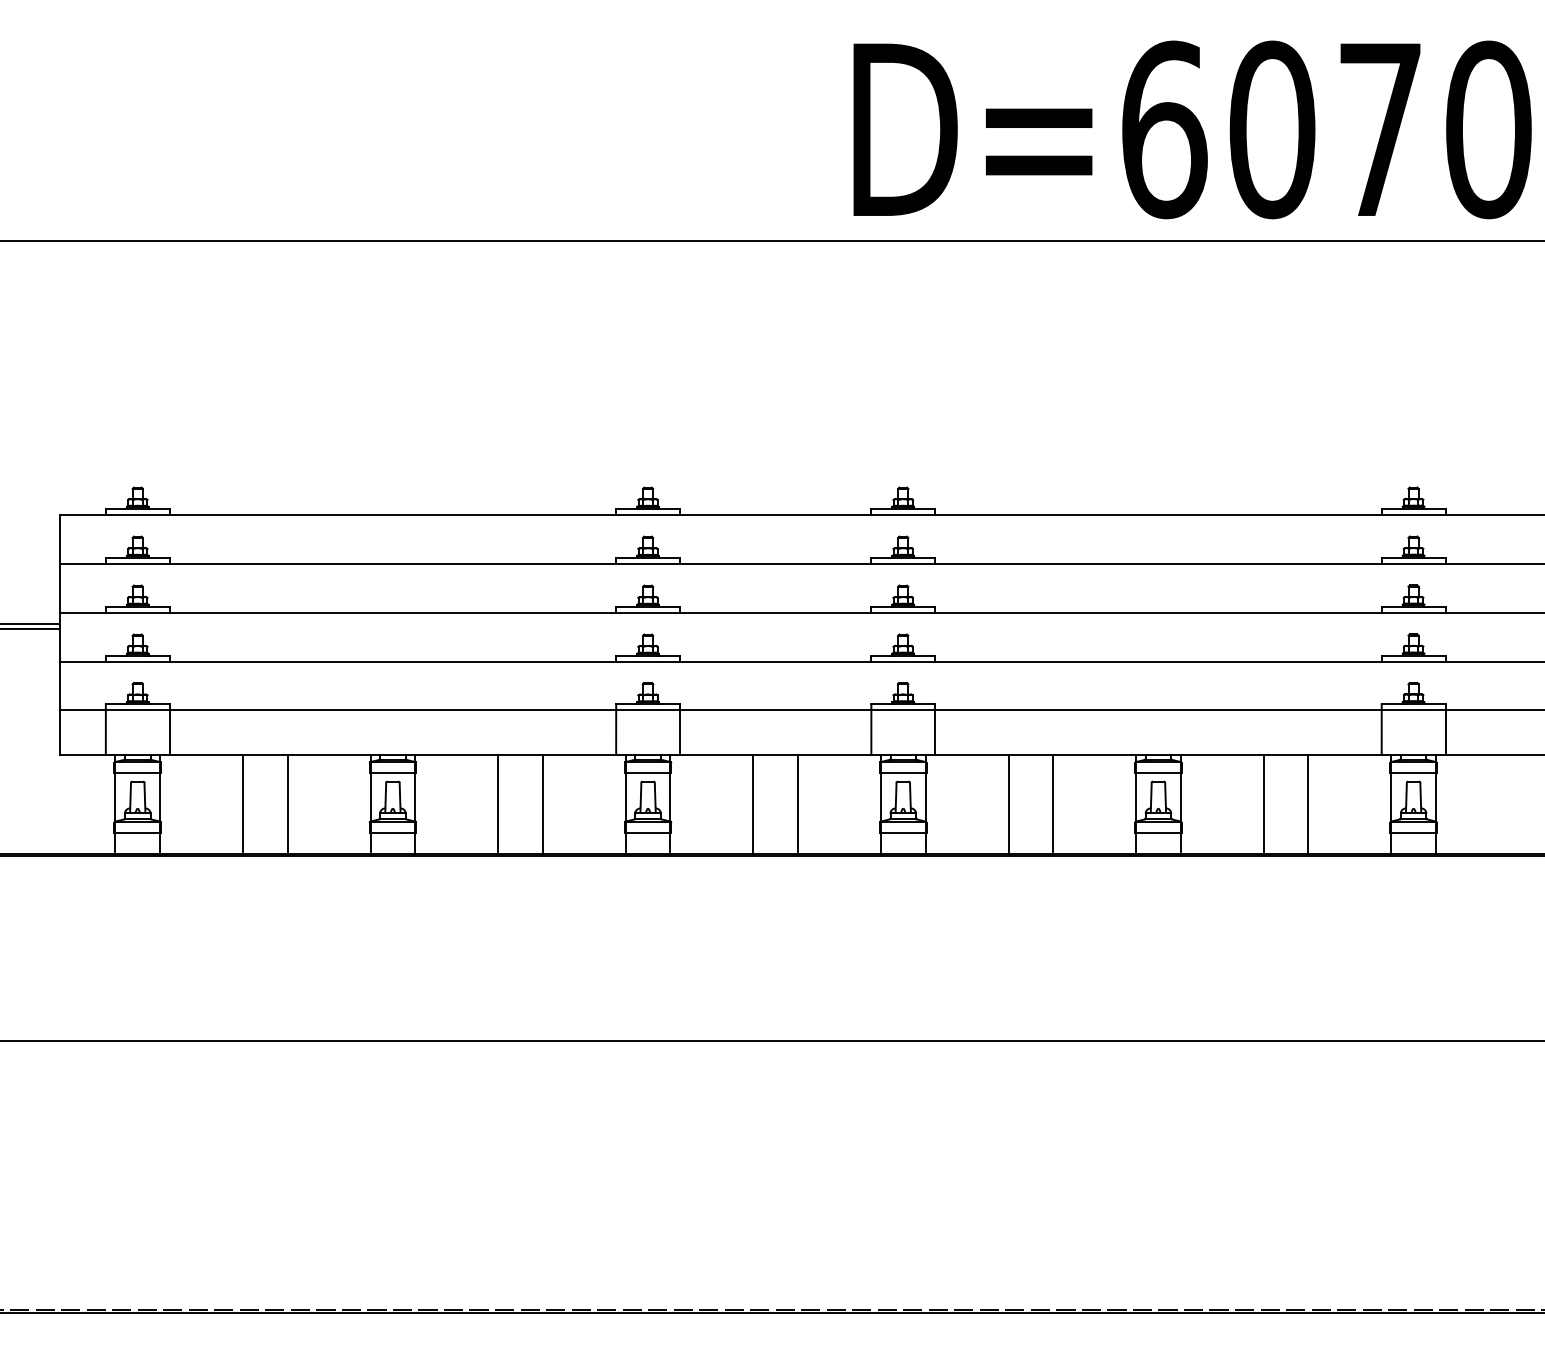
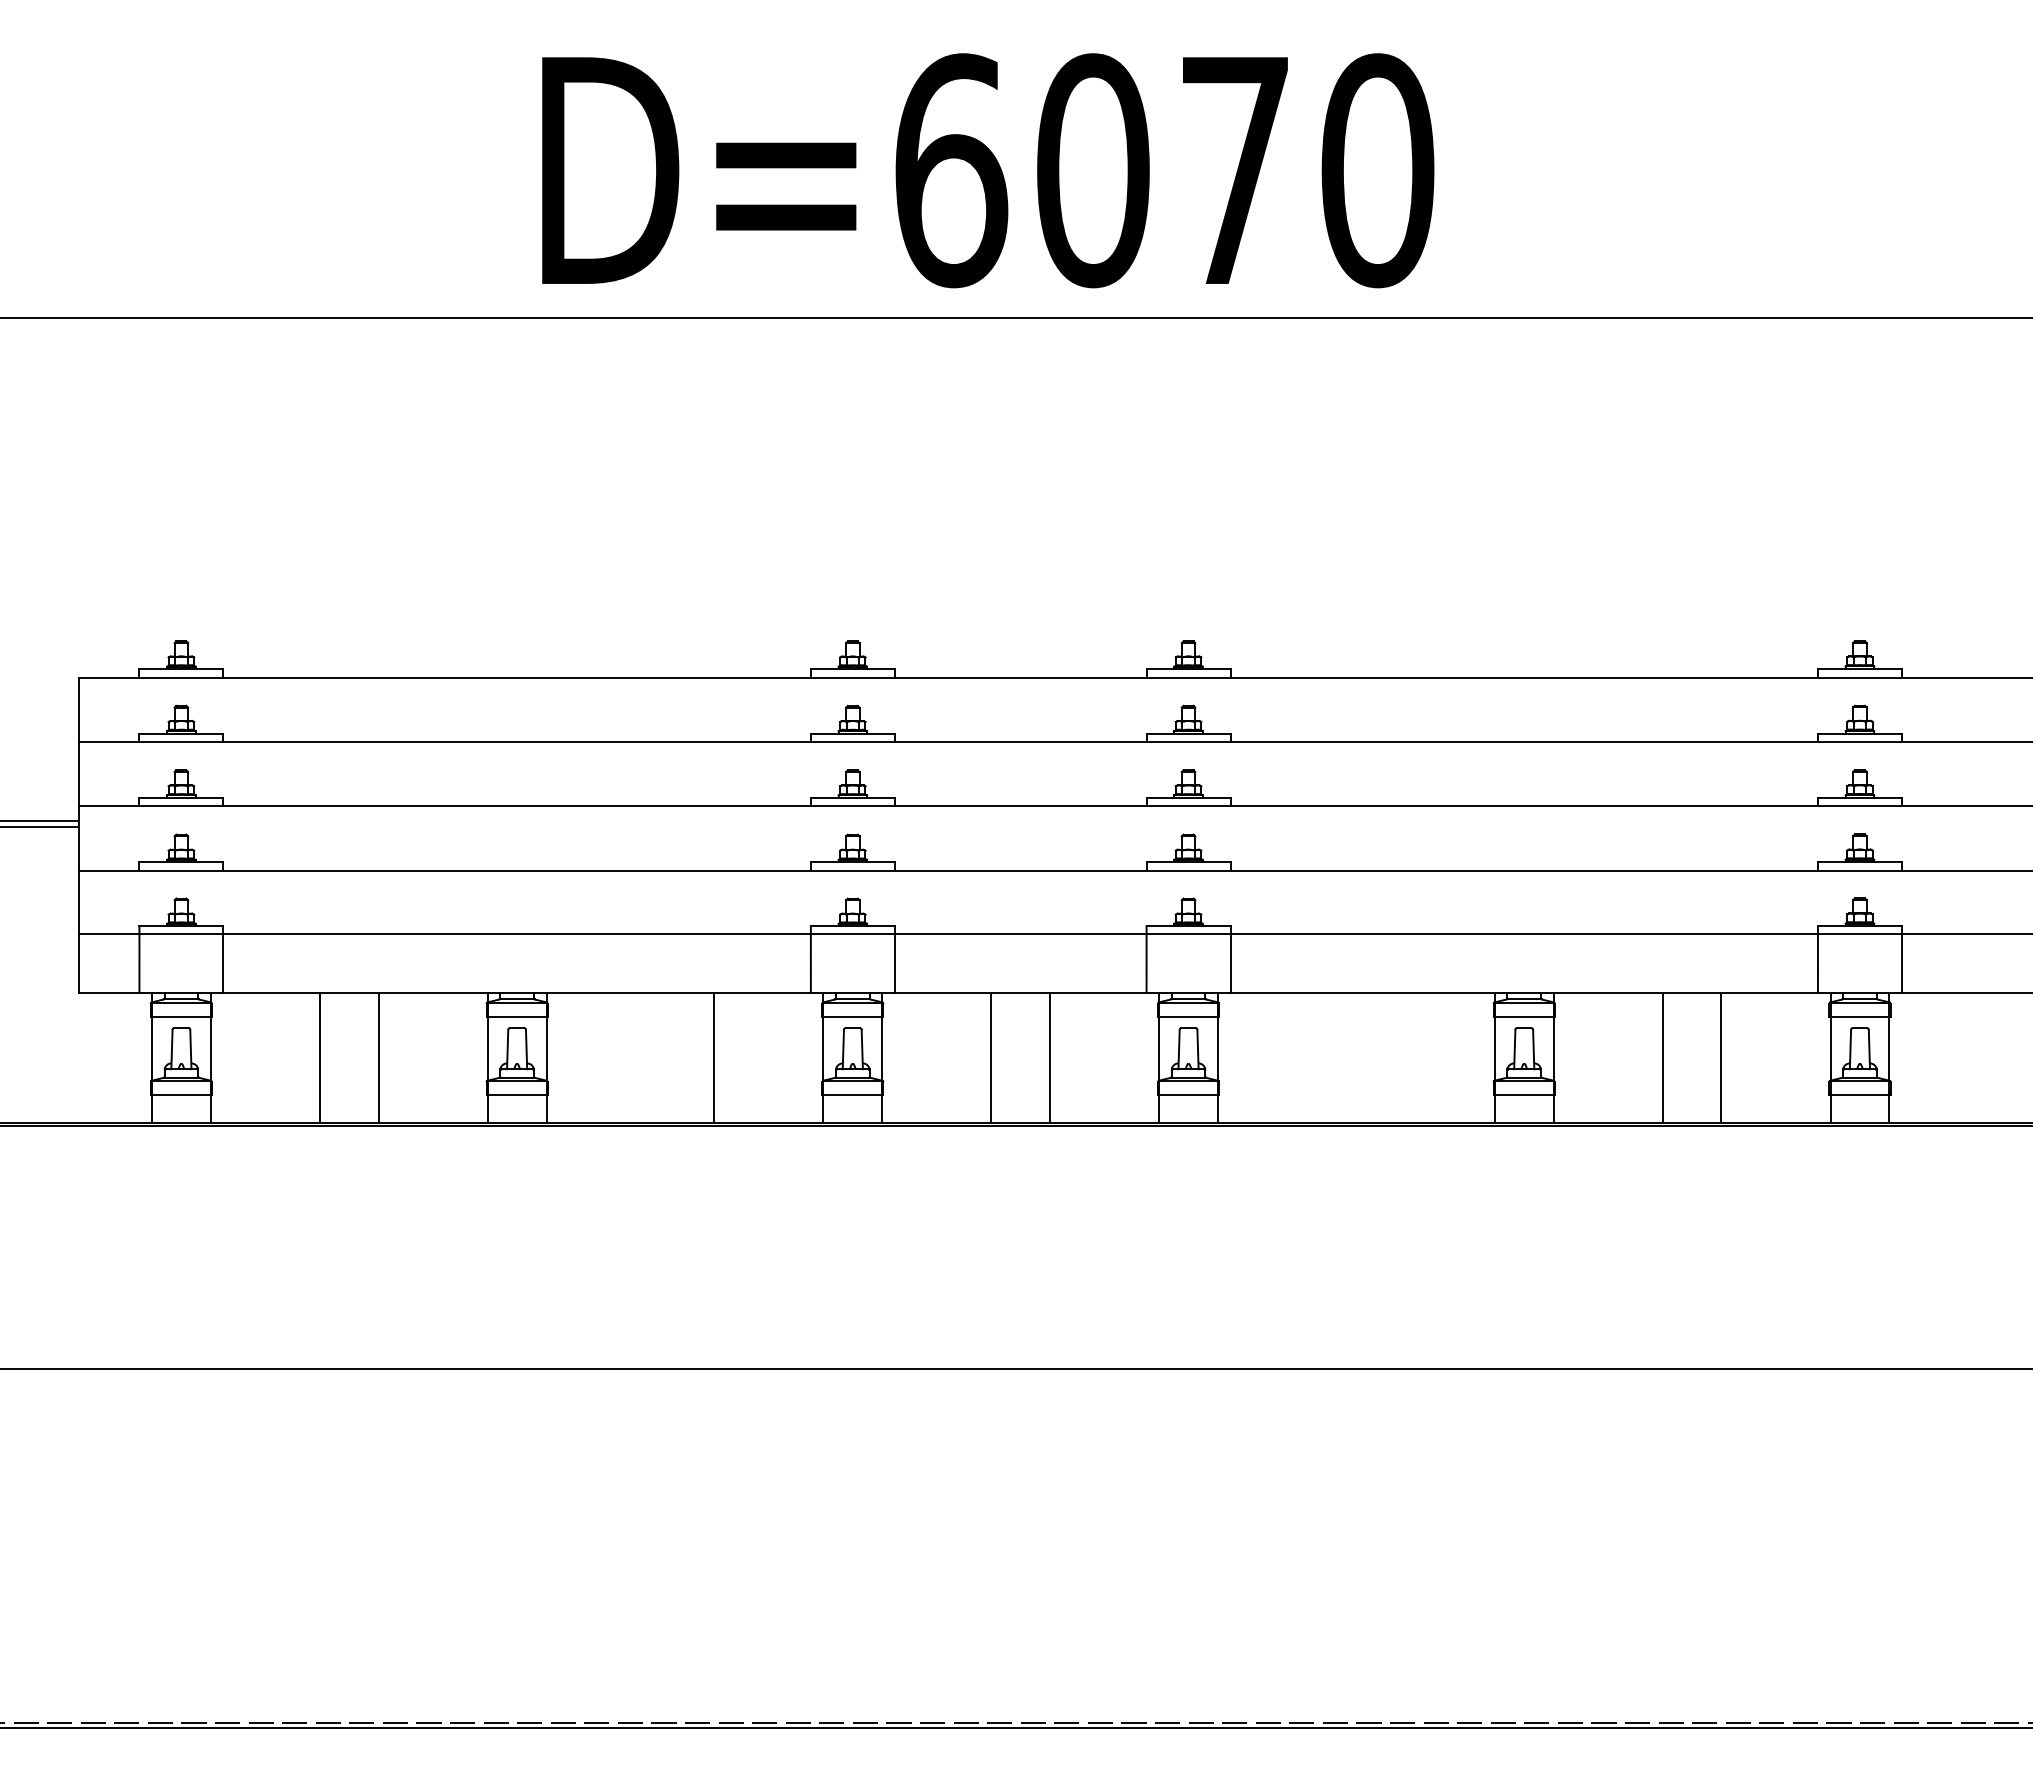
text: (1192, 129) -> (988, 170), moved
line: (498, 803) -> (655, 1057), removed
line: (1008, 803) -> (1327, 1057), removed
line: (1052, 803) -> (1385, 1057), removed

